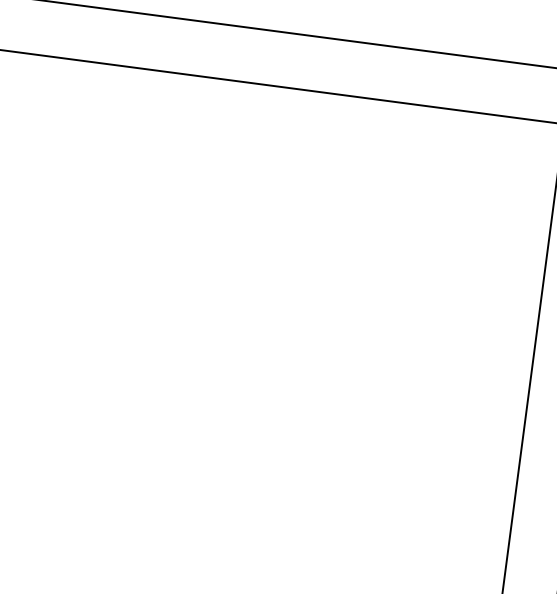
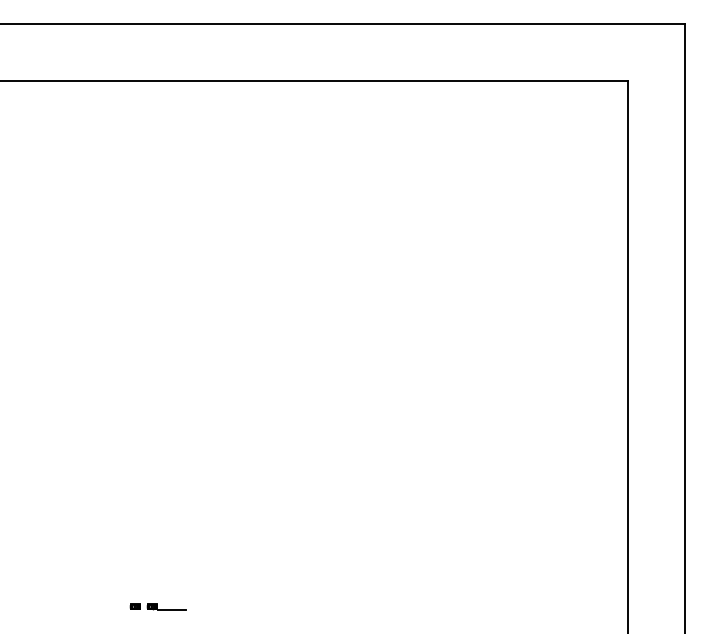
part: (48, 566) -> (157, 606), added

